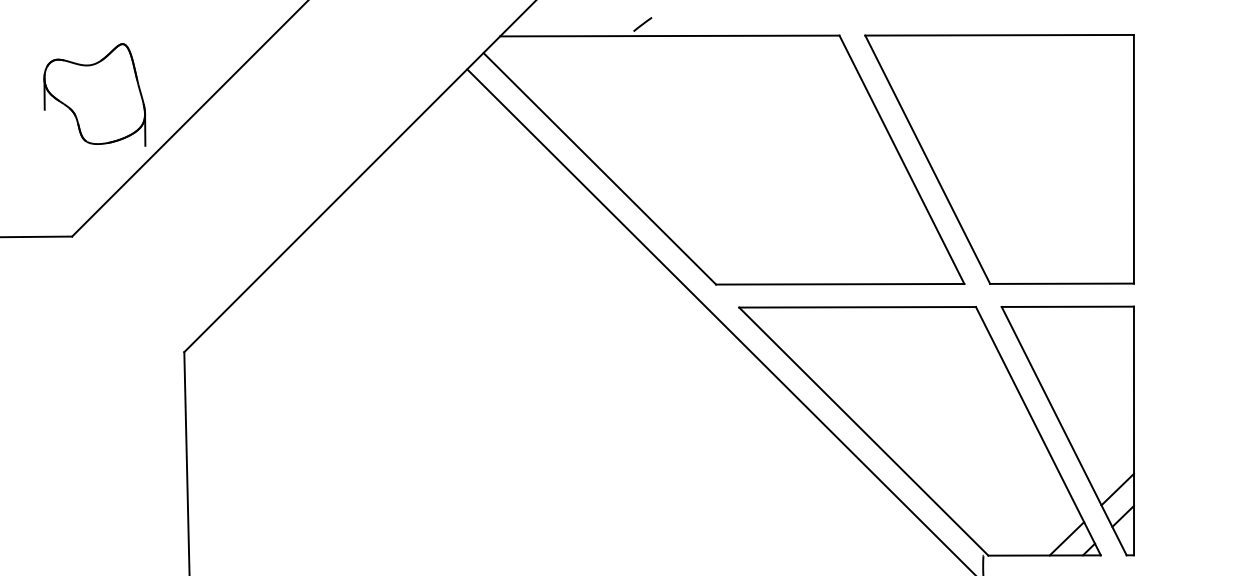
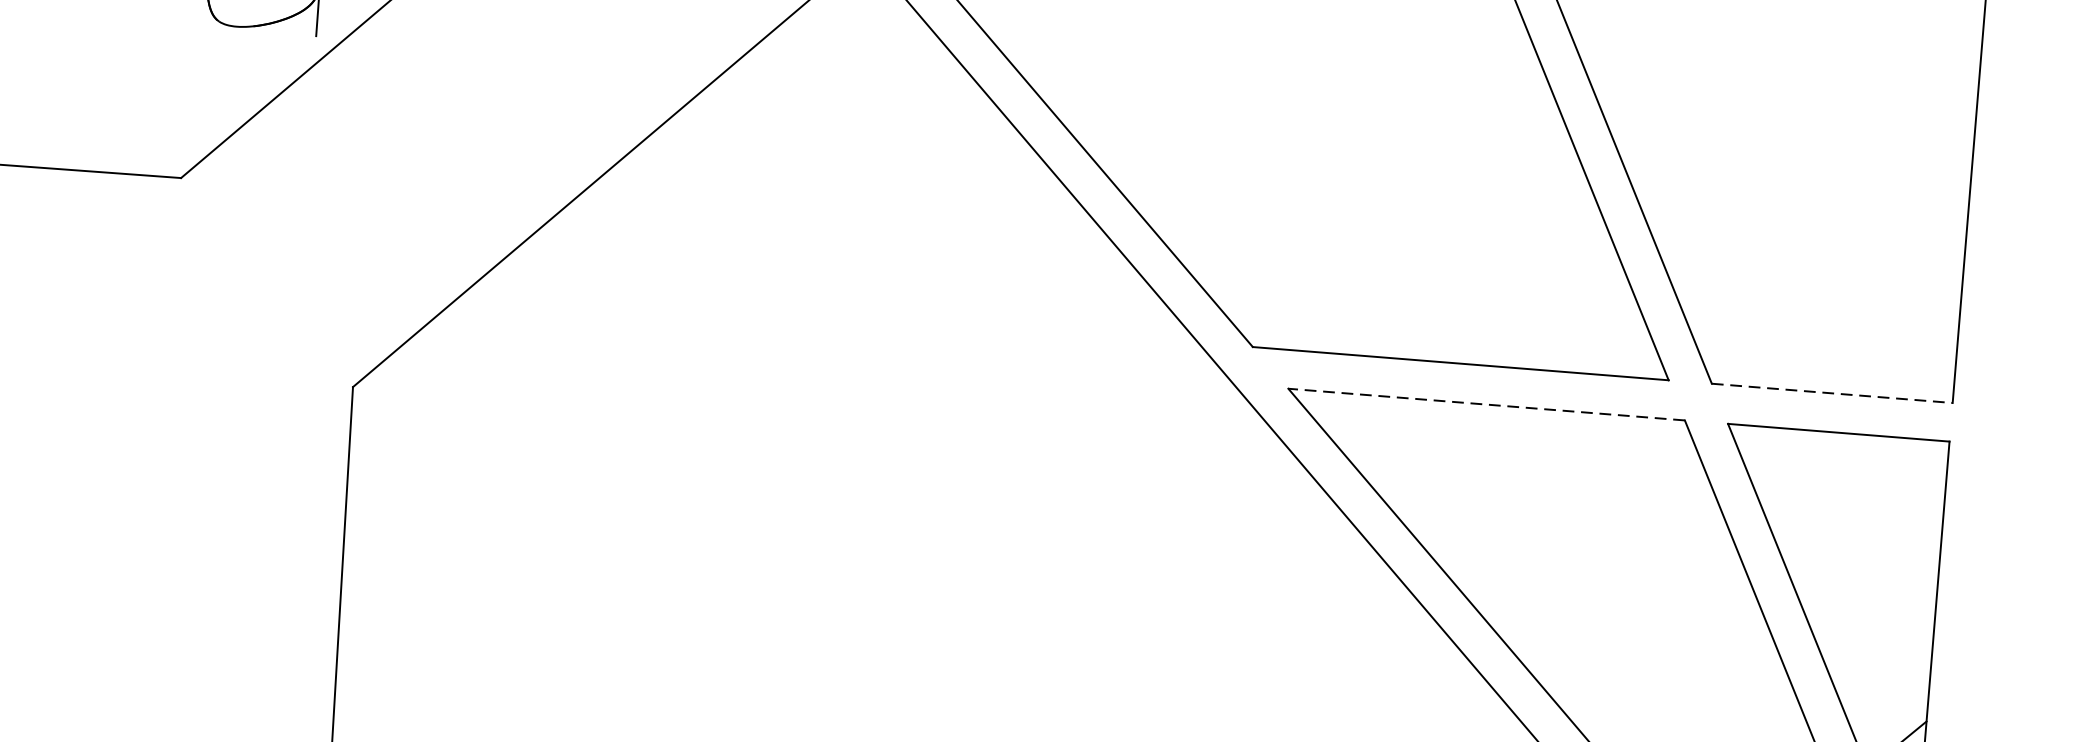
line: (1062, 283) -> (1833, 392), solid -> dashed
line: (857, 307) -> (1486, 404), solid -> dashed

